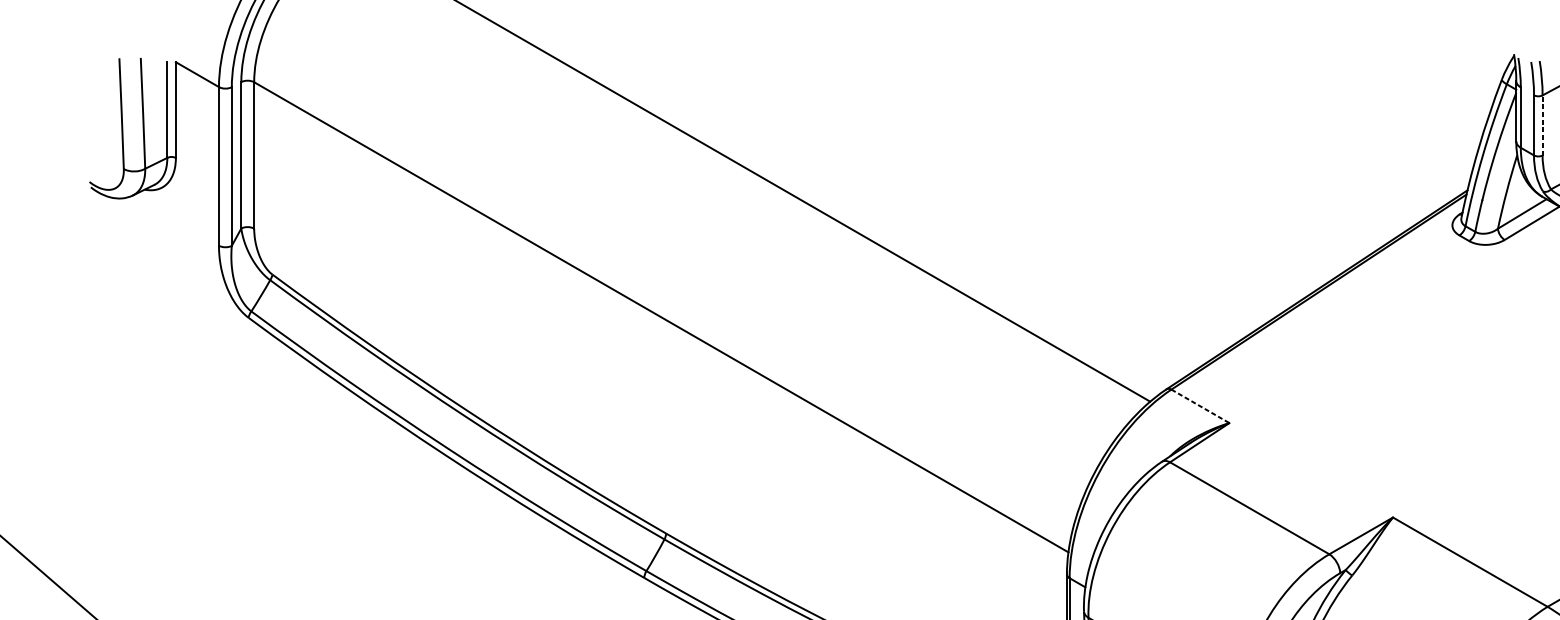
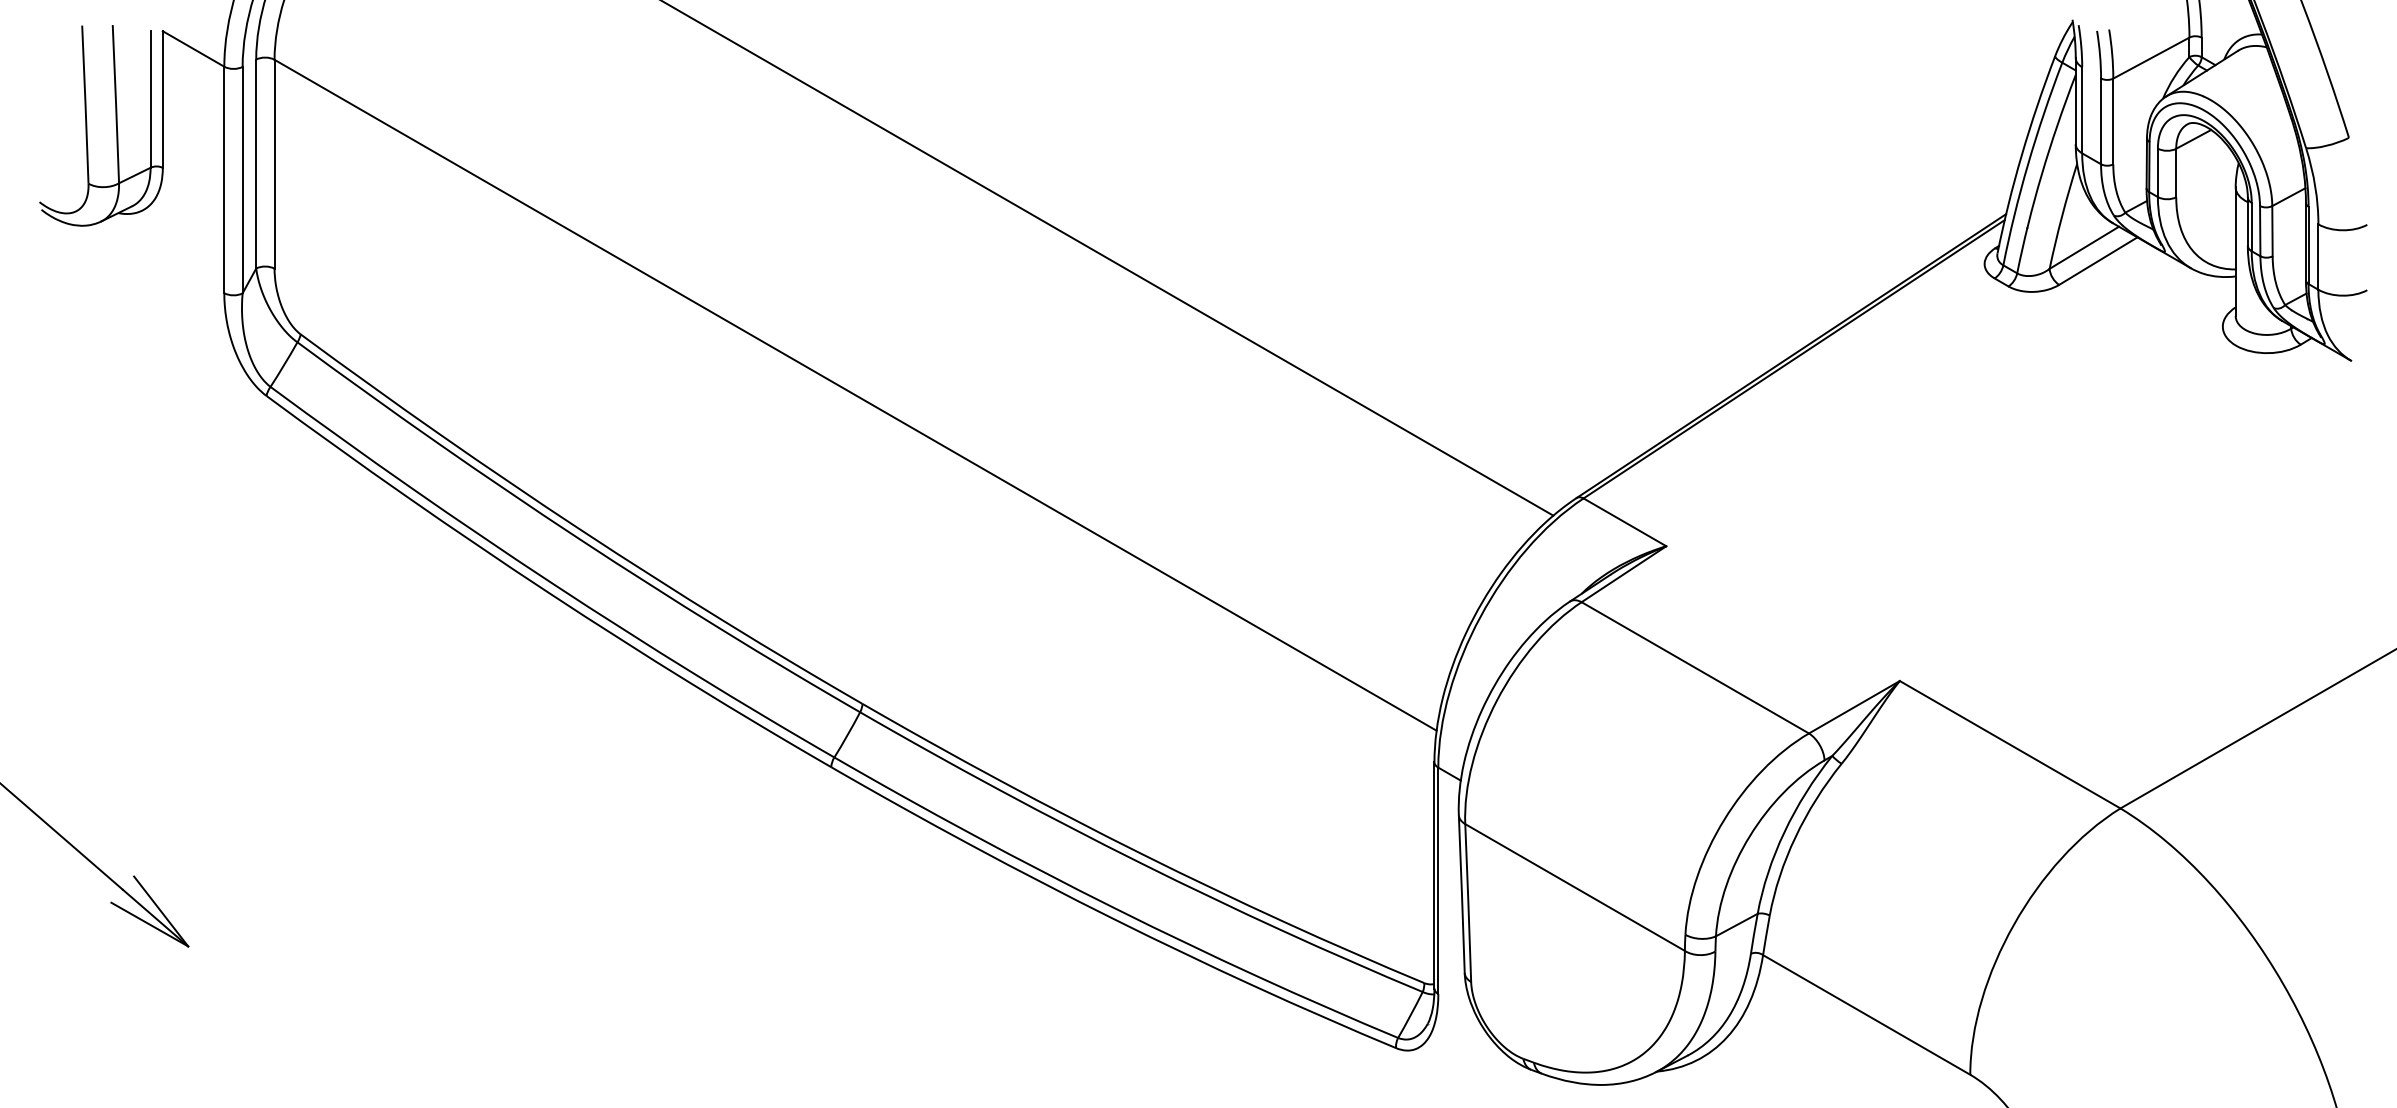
line: (1542, 125) -> (2113, 121), dashed -> solid
line: (1200, 406) -> (1624, 522), dashed -> solid

